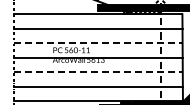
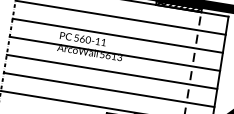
line: (98, 43) -> (117, 36), dashed -> solid
line: (98, 72) -> (112, 72), dashed -> solid

